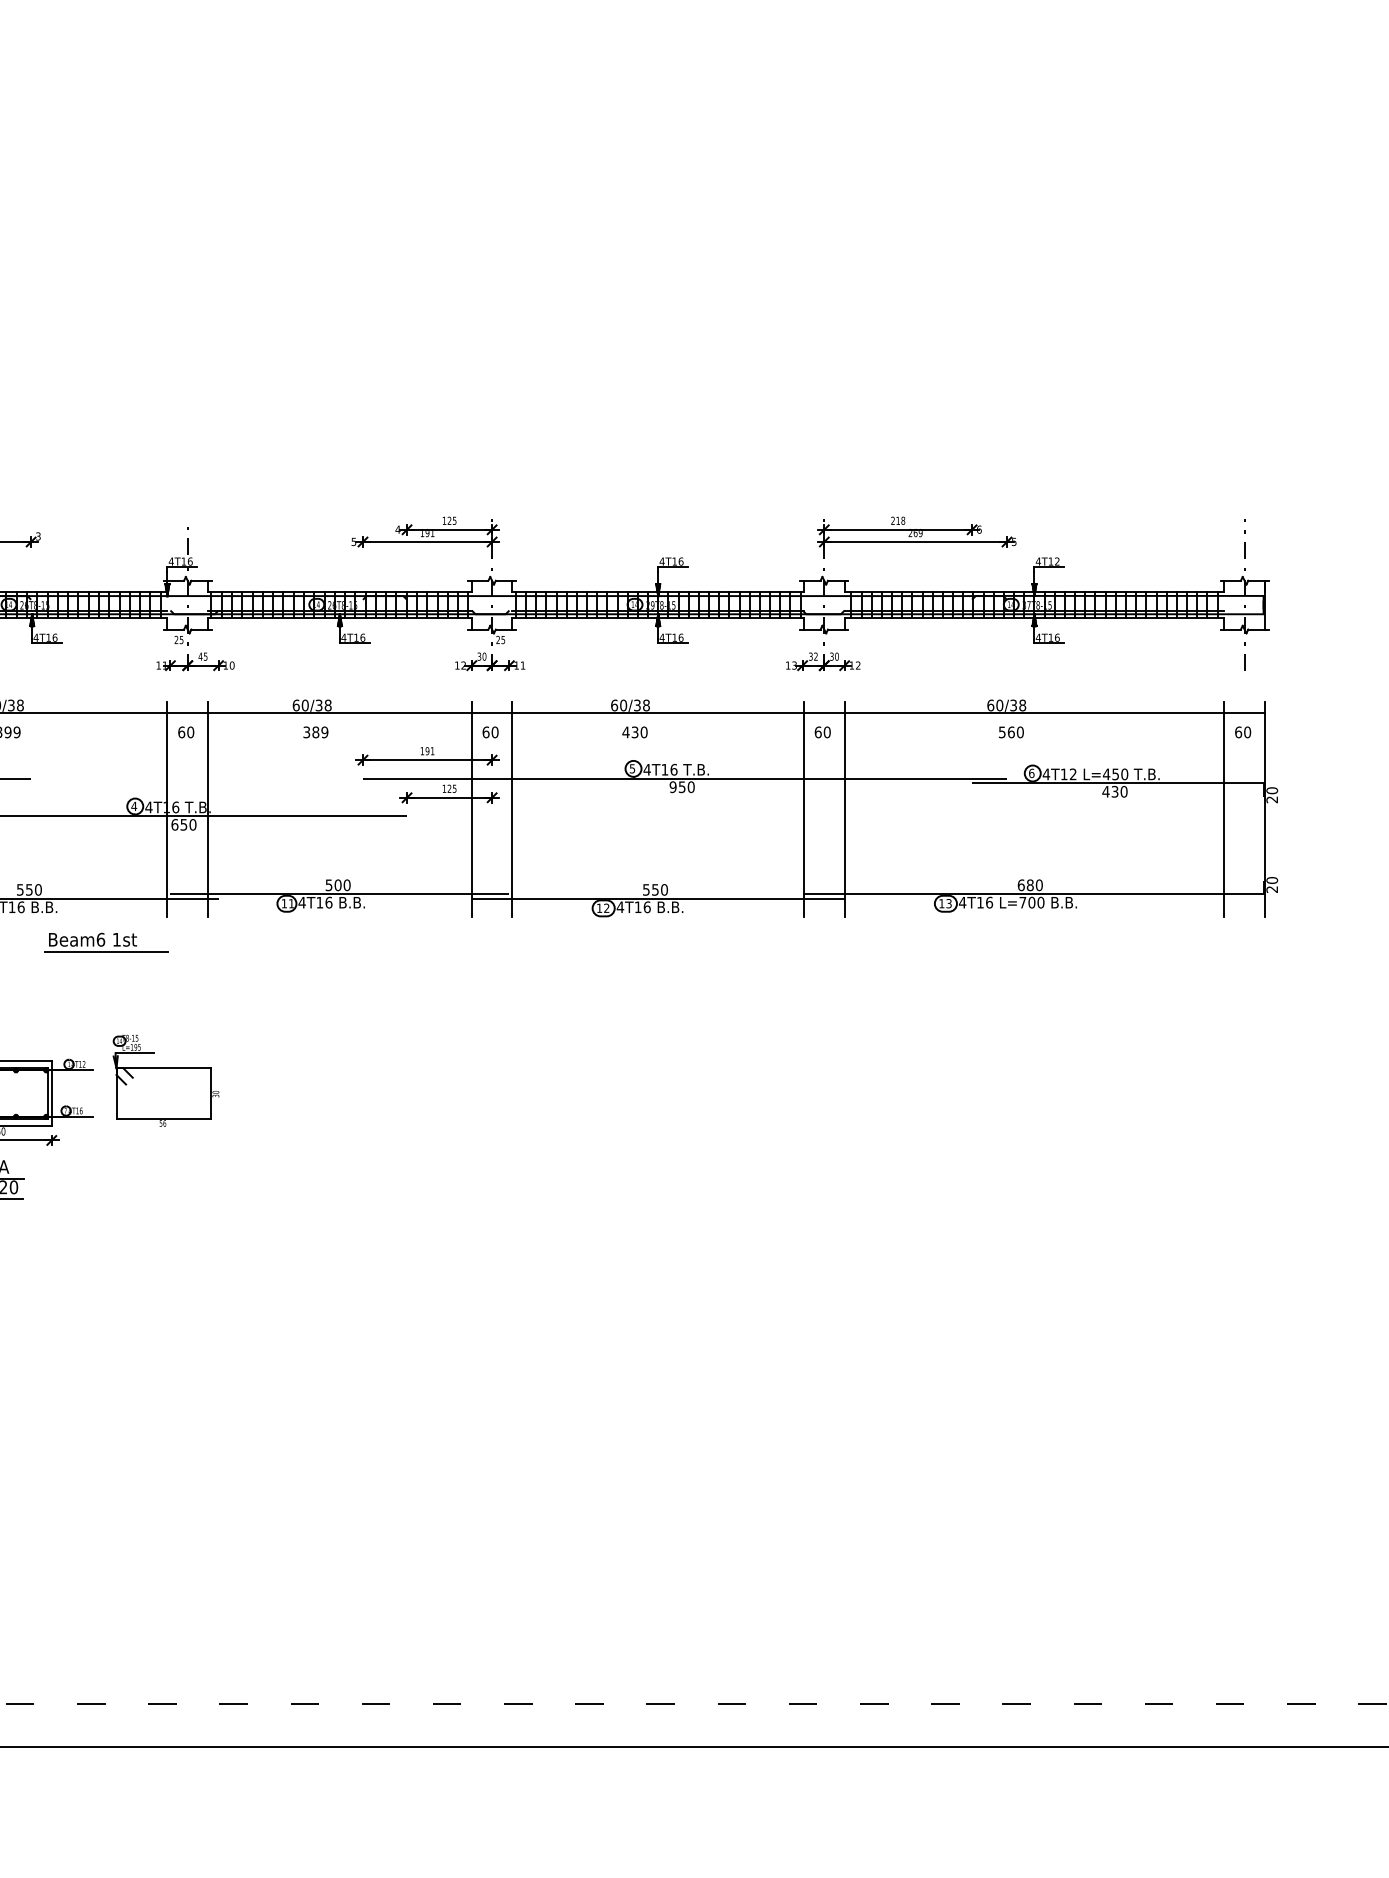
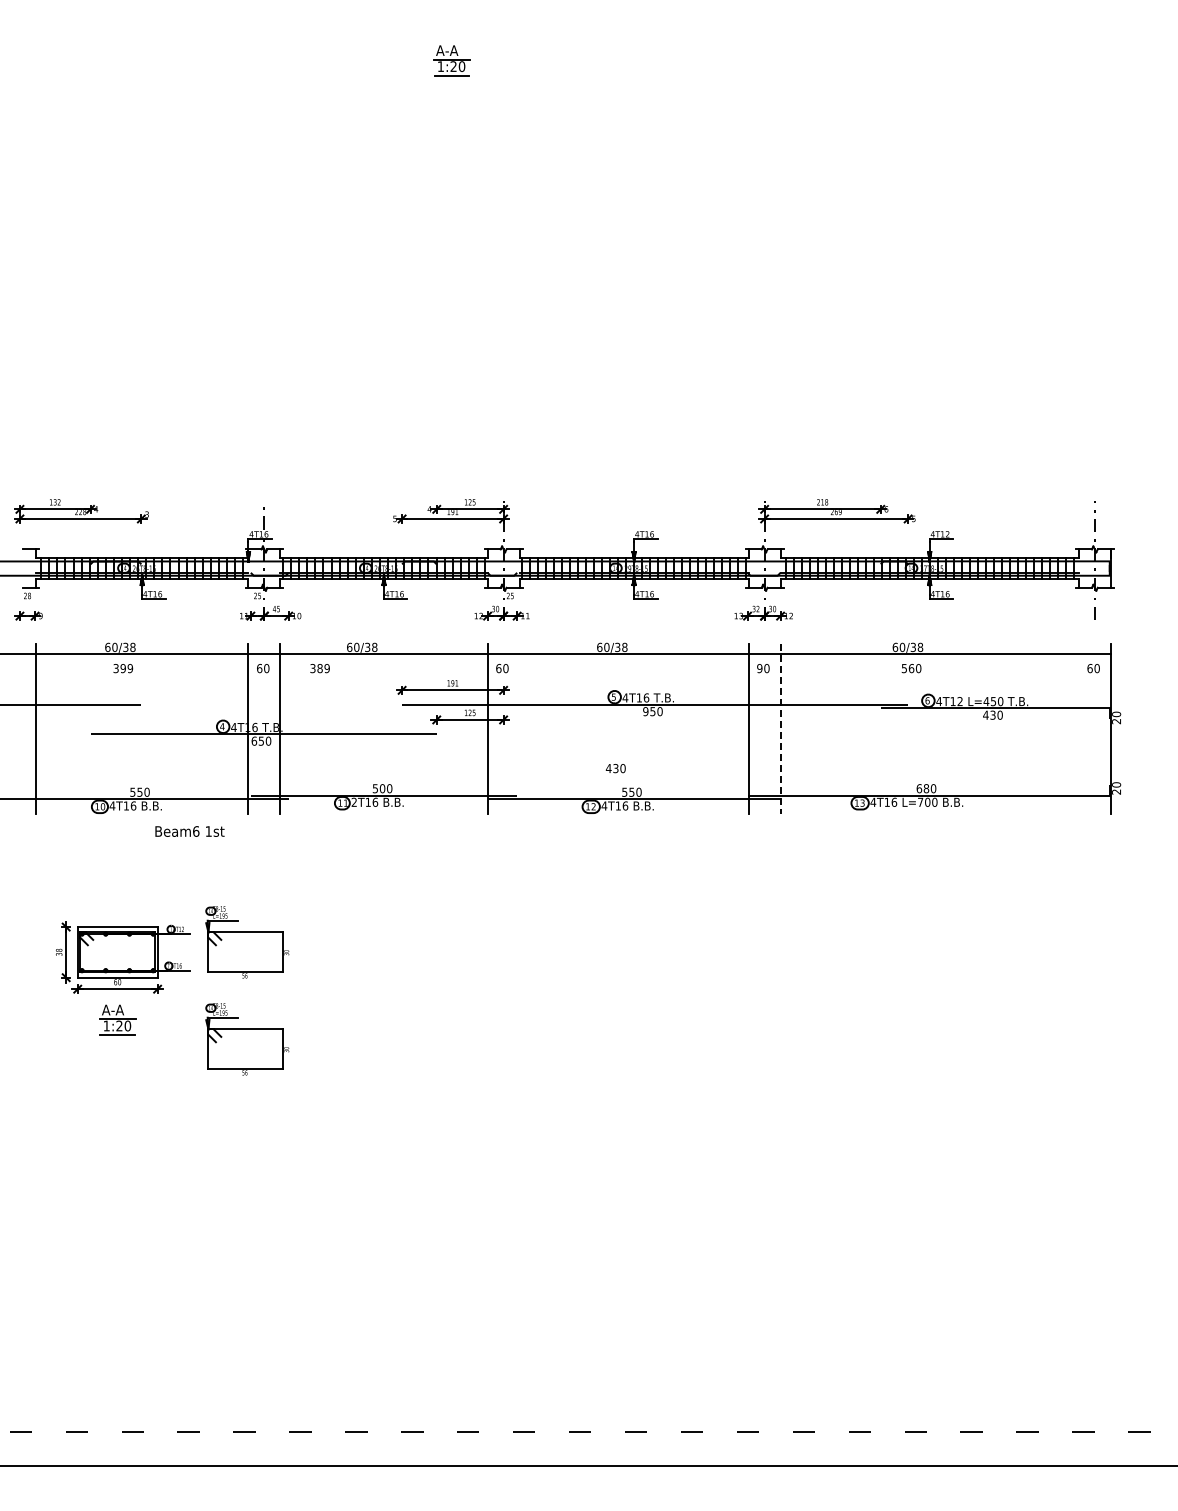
text: (315, 732) -> (319, 668), moved
text: (634, 732) -> (615, 768), moved
text: (817, 732) -> (759, 668), 60 -> 90
line: (512, 808) -> (519, 728), removed
line: (1223, 808) -> (1078, 728), removed
line: (844, 809) -> (780, 729), solid -> dashed
text: (302, 901) -> (354, 801), 4T16 -> 2T16
line: (105, 951) -> (199, 840), removed
part: (166, 1204) -> (247, 1039), added

